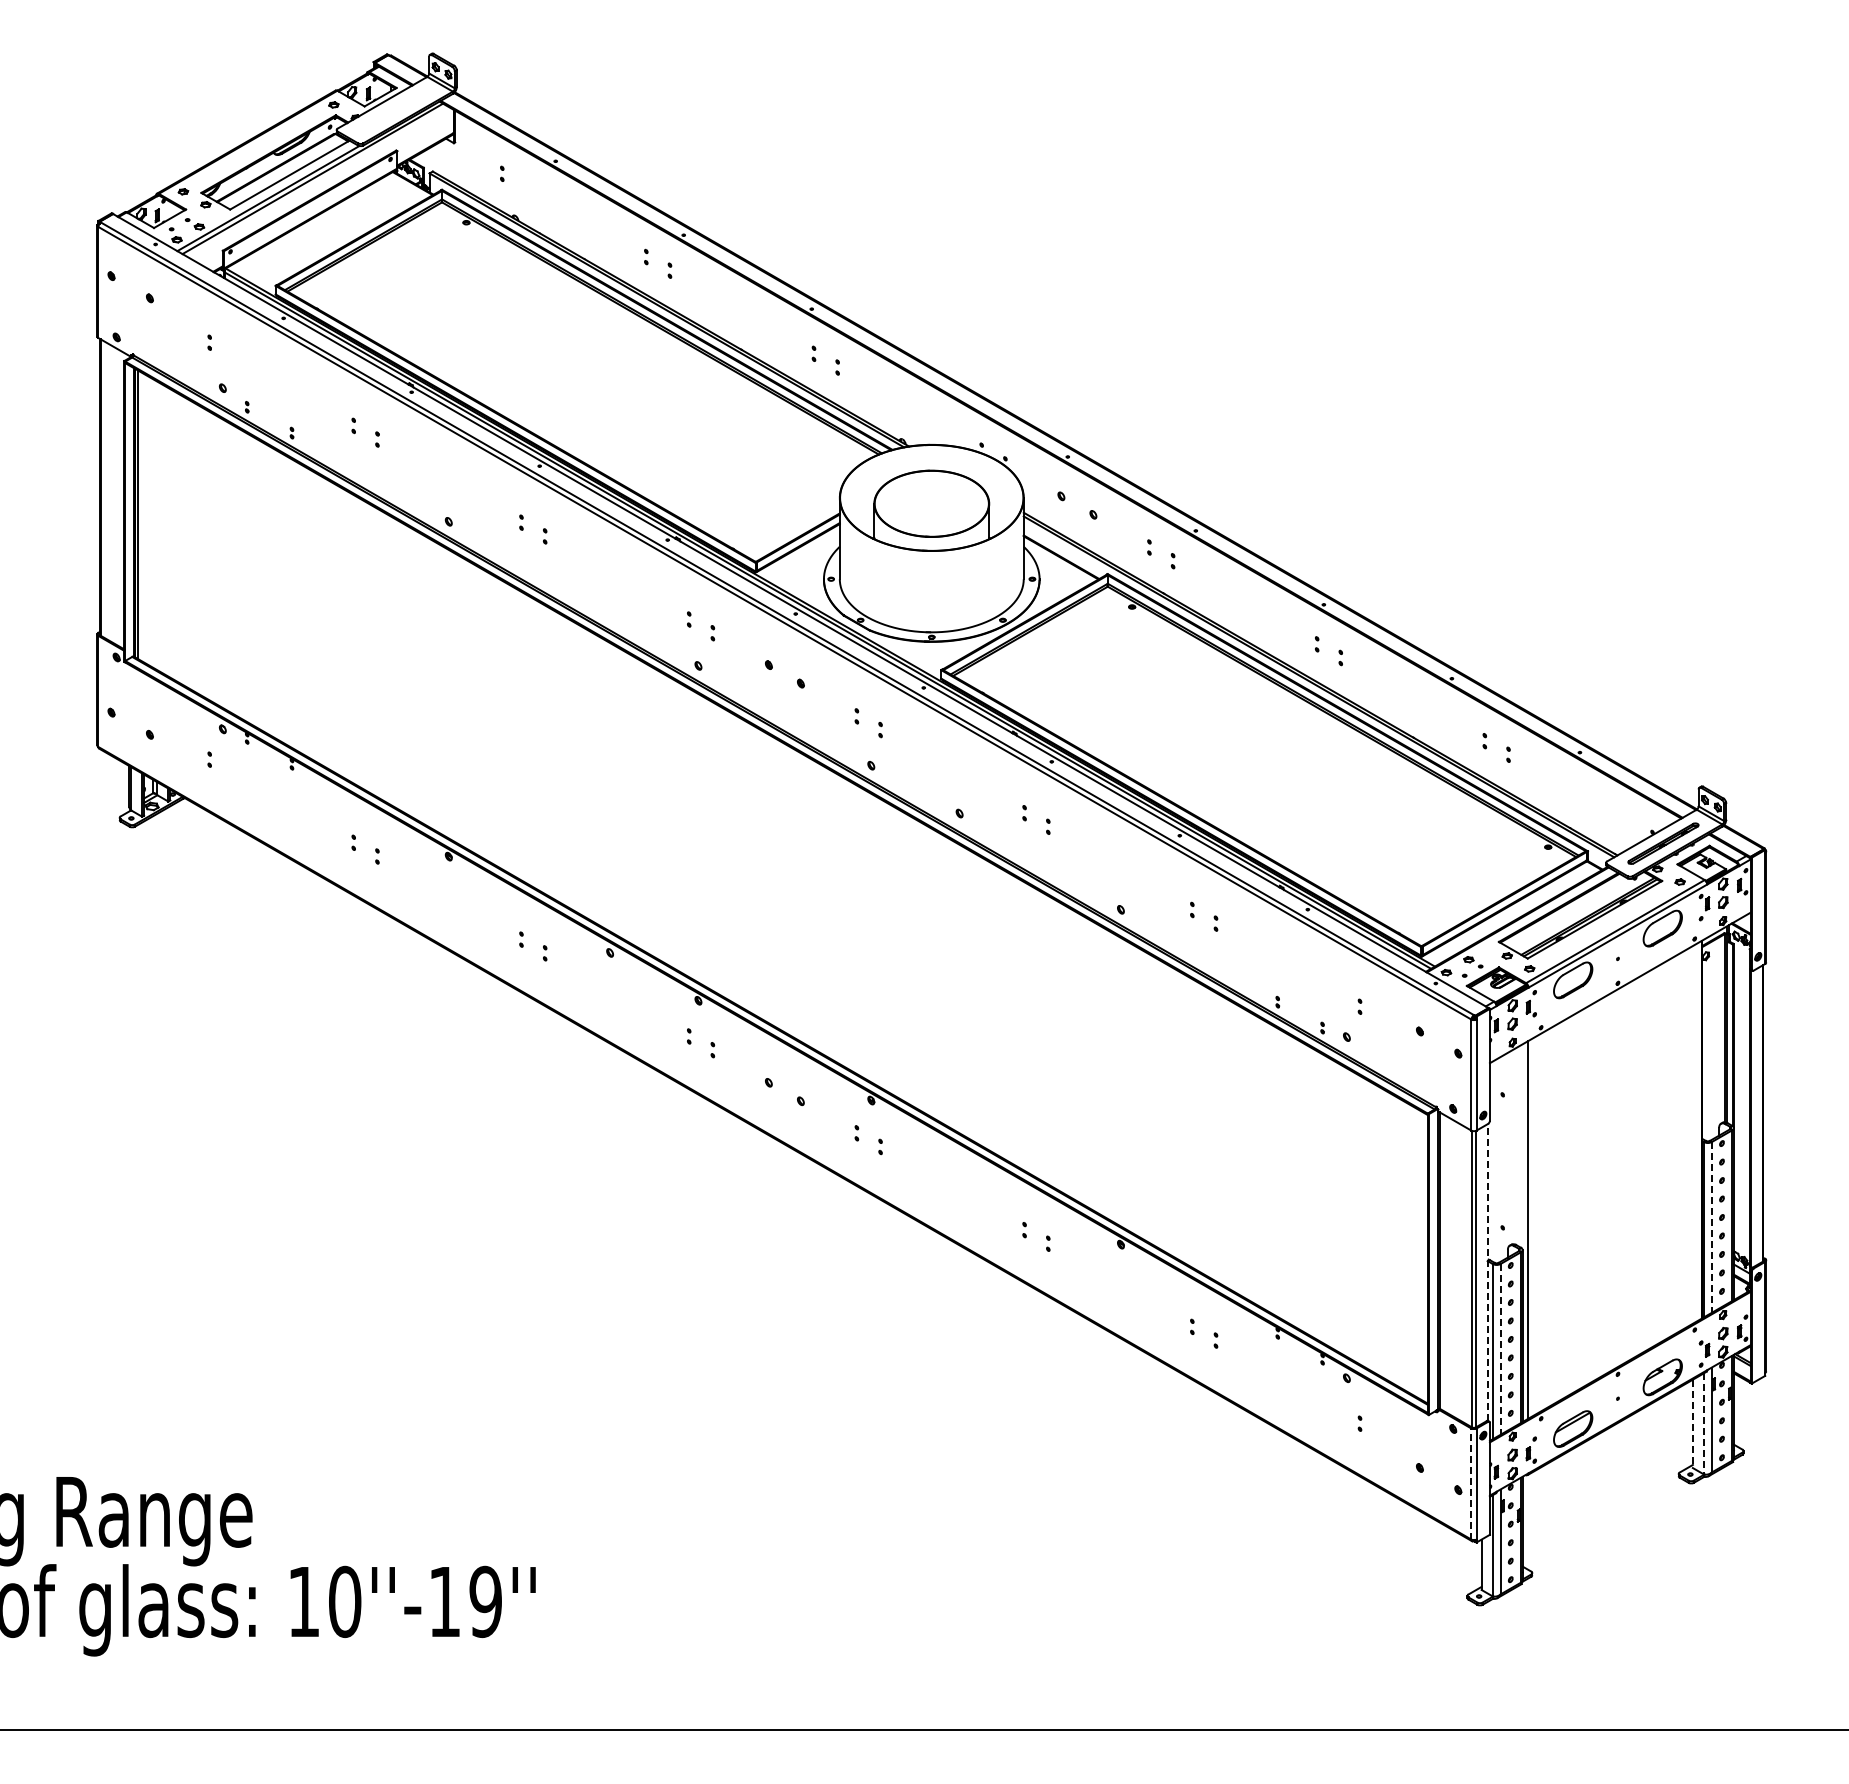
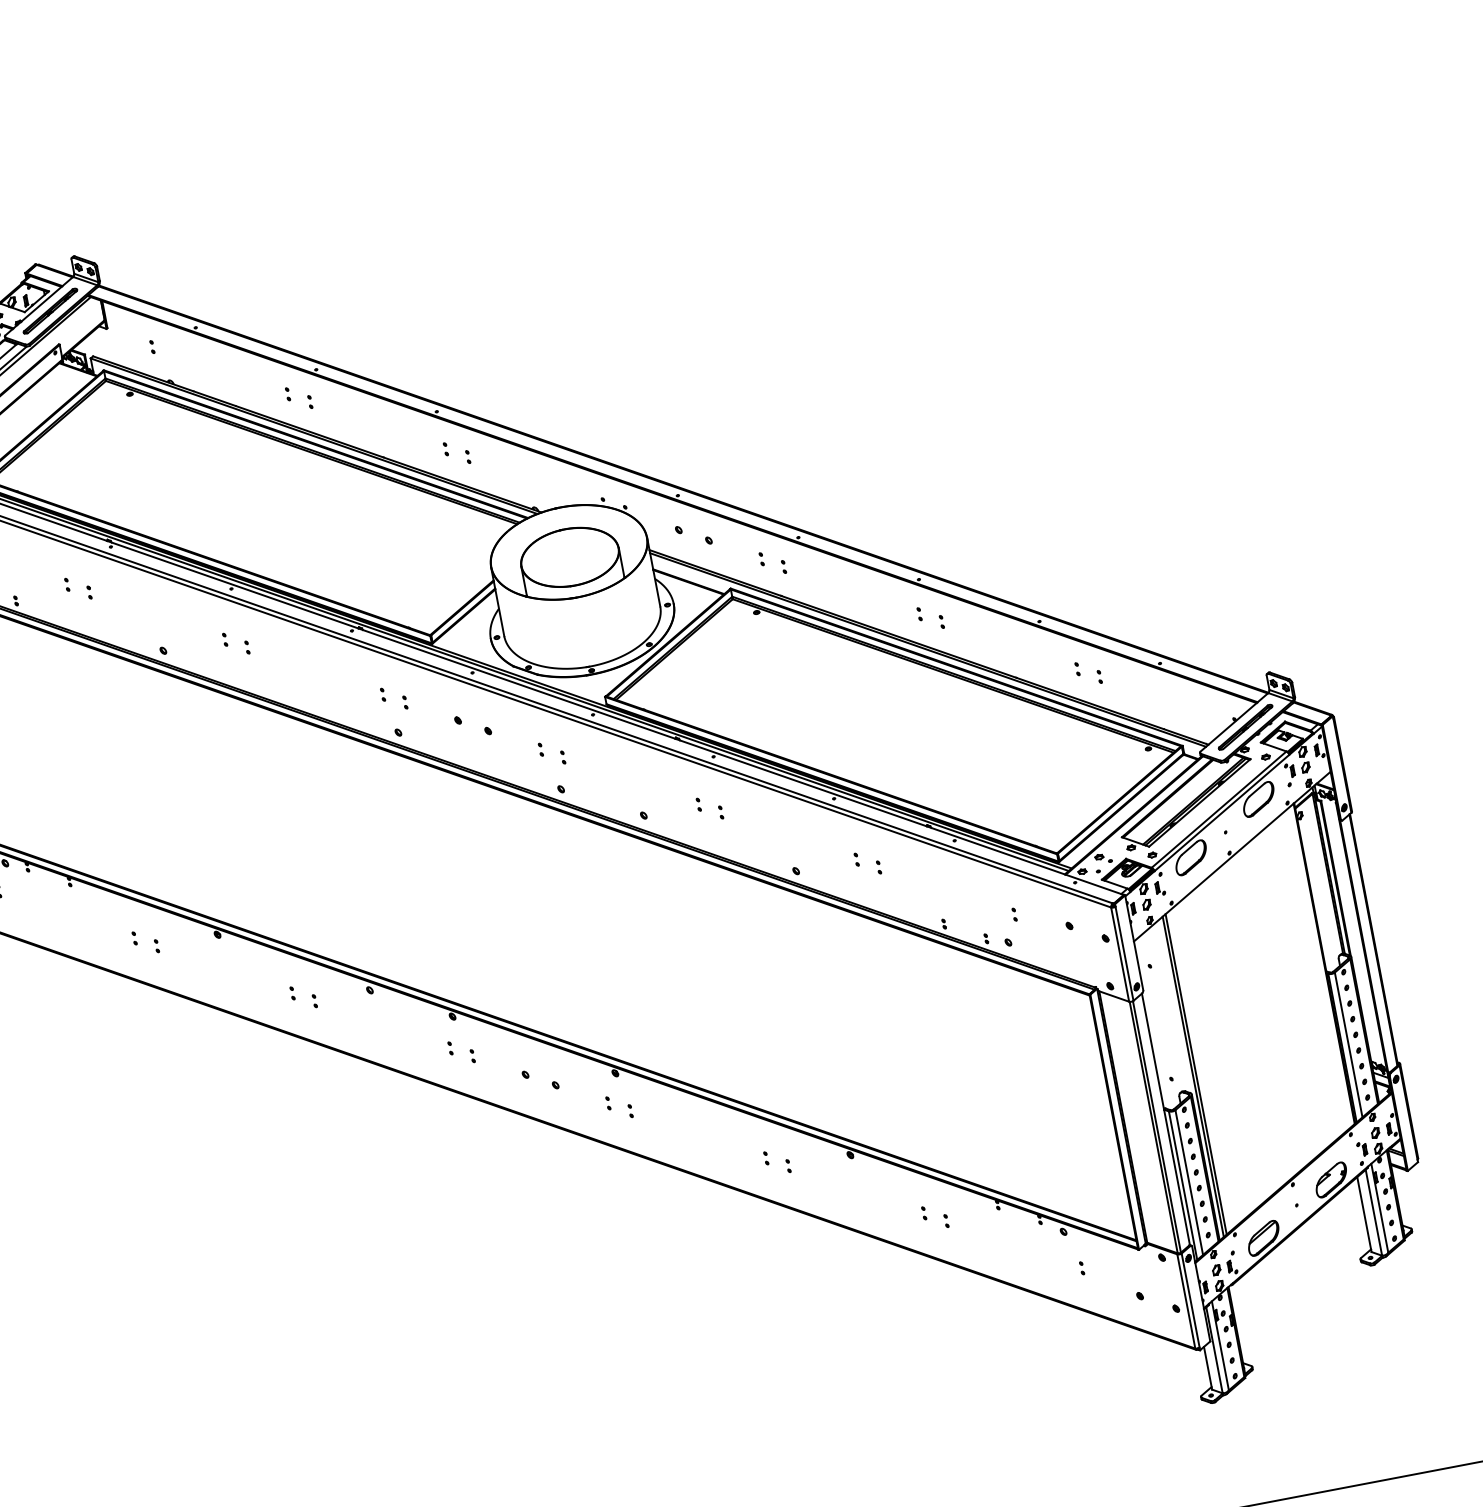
part: (394, 110) -> (50, 310), added
line: (1531, 1227) -> (1195, 1074), added
line: (1711, 1227) -> (1348, 1045), dashed -> solid
line: (1487, 1272) -> (1165, 1119), dashed -> solid
line: (1500, 1349) -> (1189, 1182), dashed -> solid
line: (1704, 1423) -> (1374, 1212), dashed -> solid
line: (1692, 1424) -> (1364, 1215), dashed -> solid
line: (1471, 1484) -> (1186, 1301), dashed -> solid

